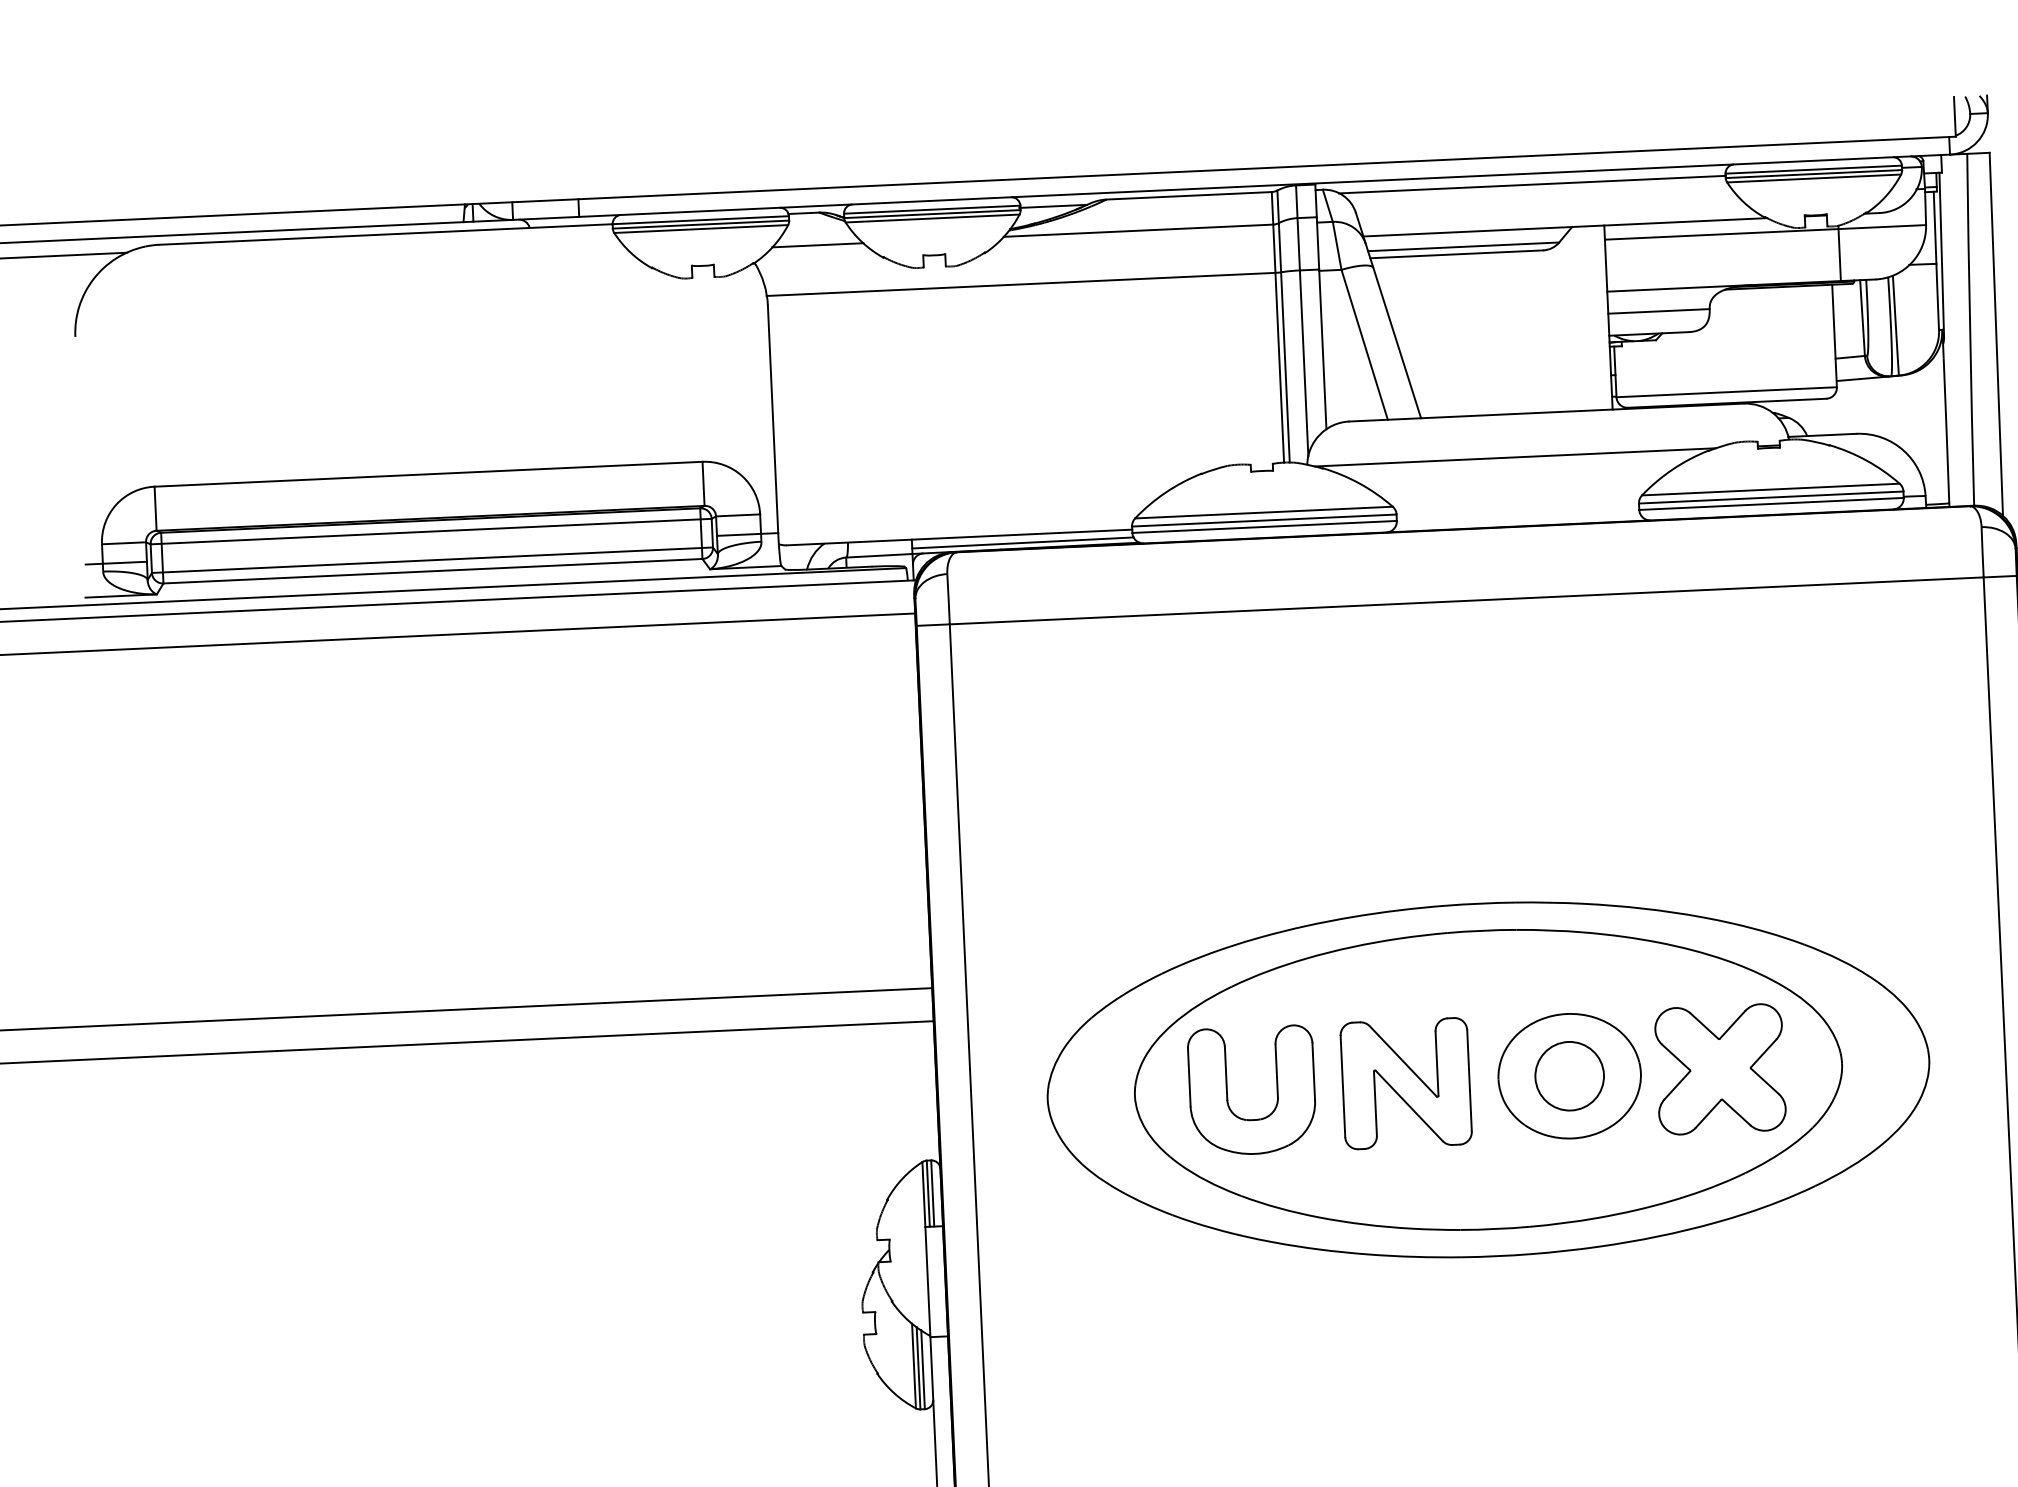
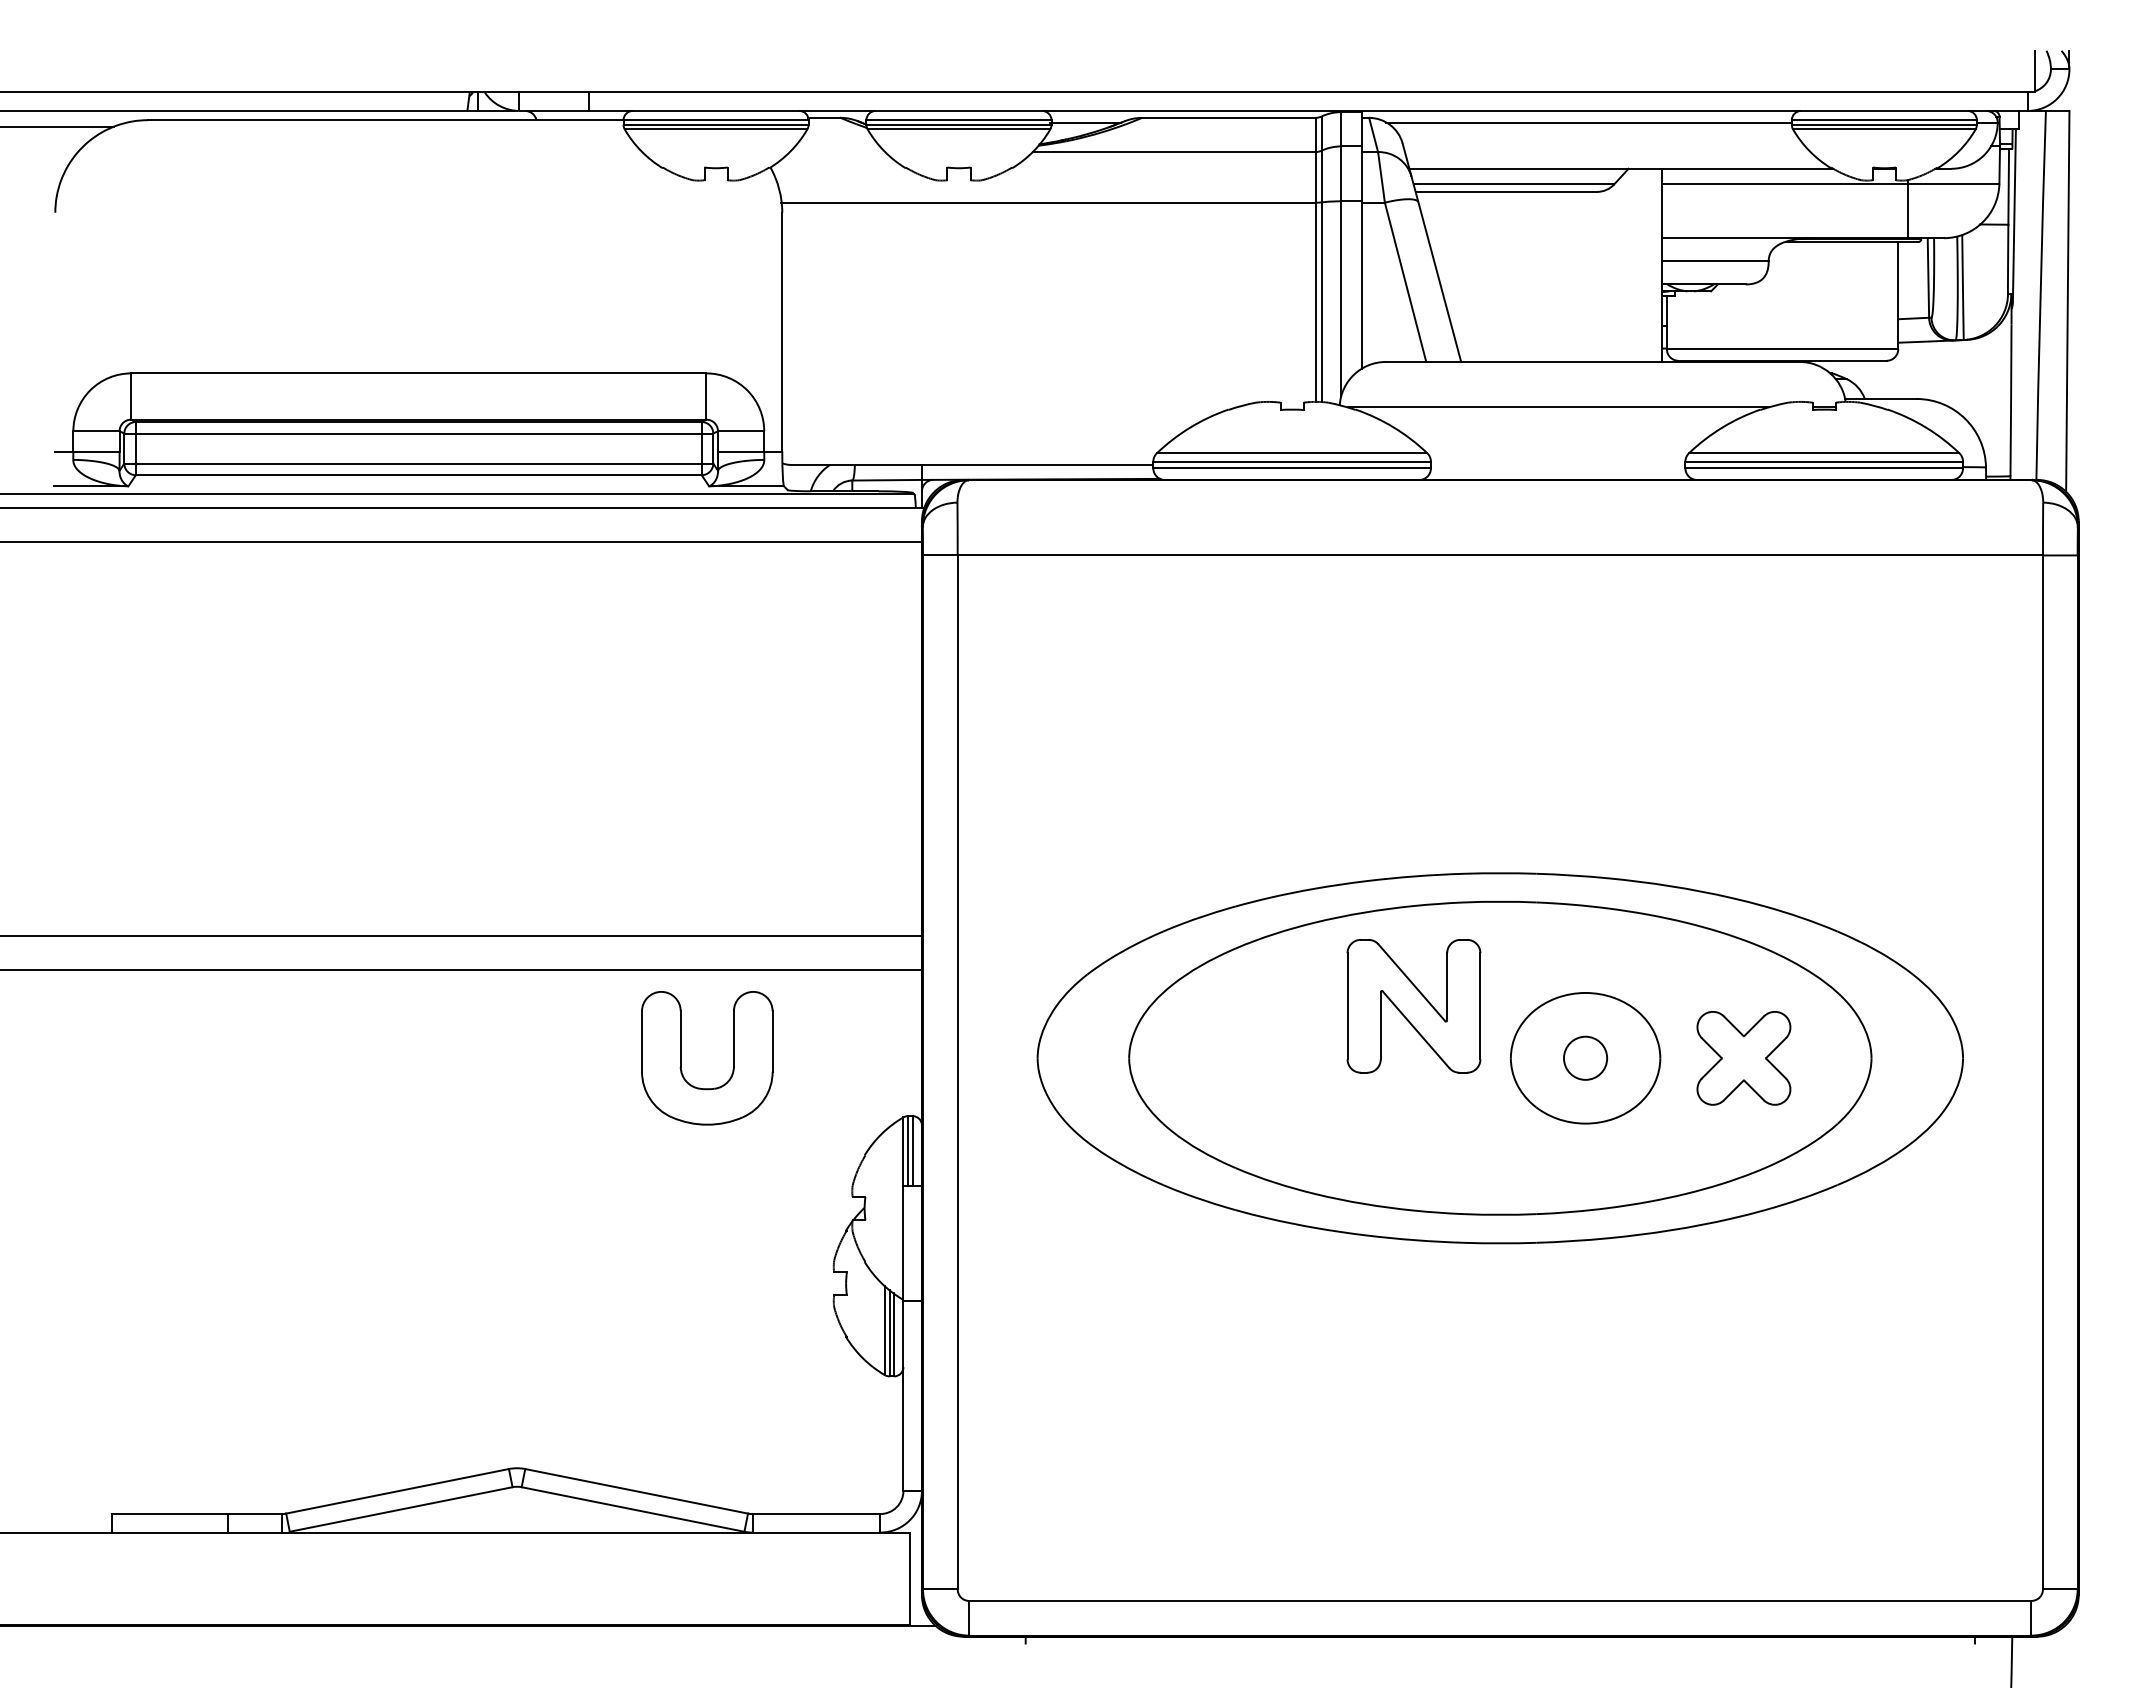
line: (817, 245) -> (837, 152), removed
line: (1022, 542) -> (1037, 473), removed
part: (1720, 1069) -> (1743, 1058), size x0.7
circle: (1569, 1076) -> (1585, 1058), size x0.6
part: (1405, 1083) -> (1413, 1006), moved
part: (1227, 1091) -> (681, 1058), moved

